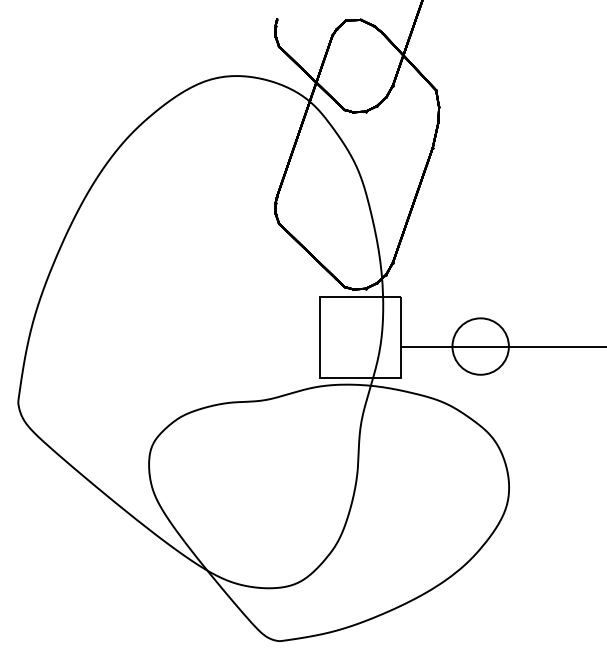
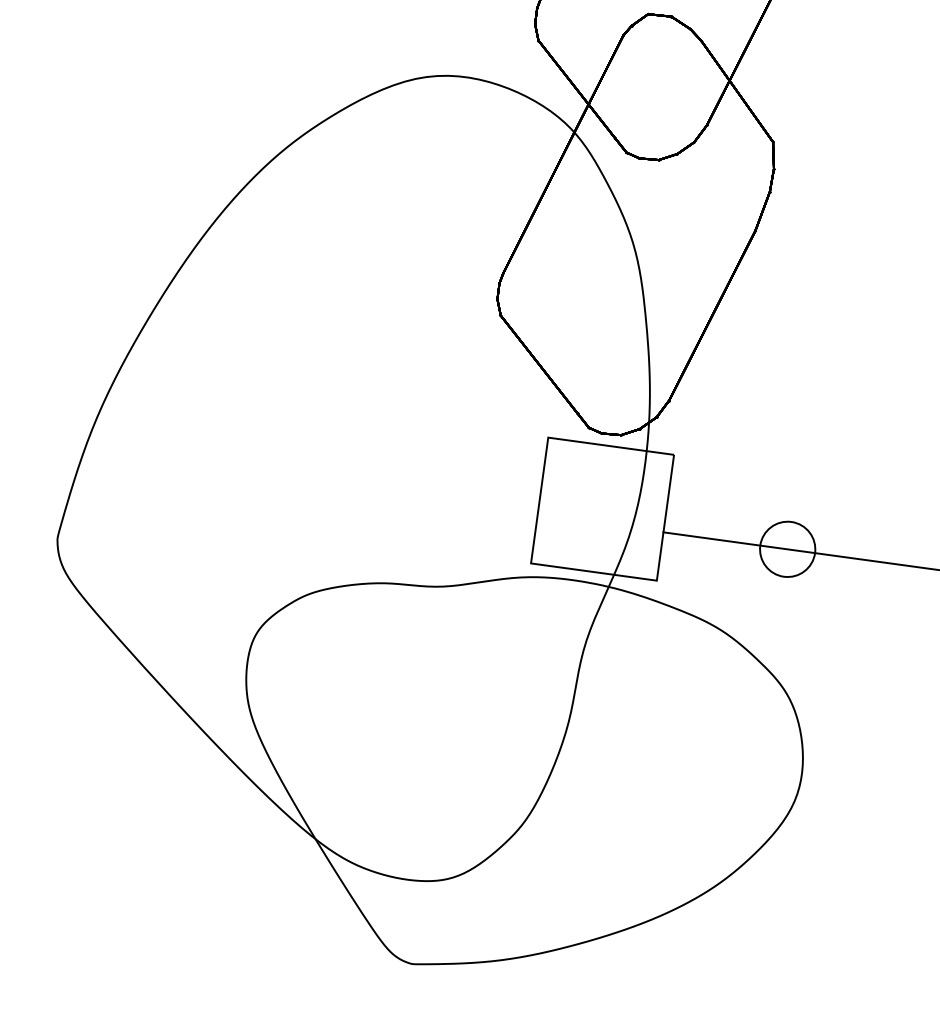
circle: (480, 346) -> (787, 549), size x0.62

